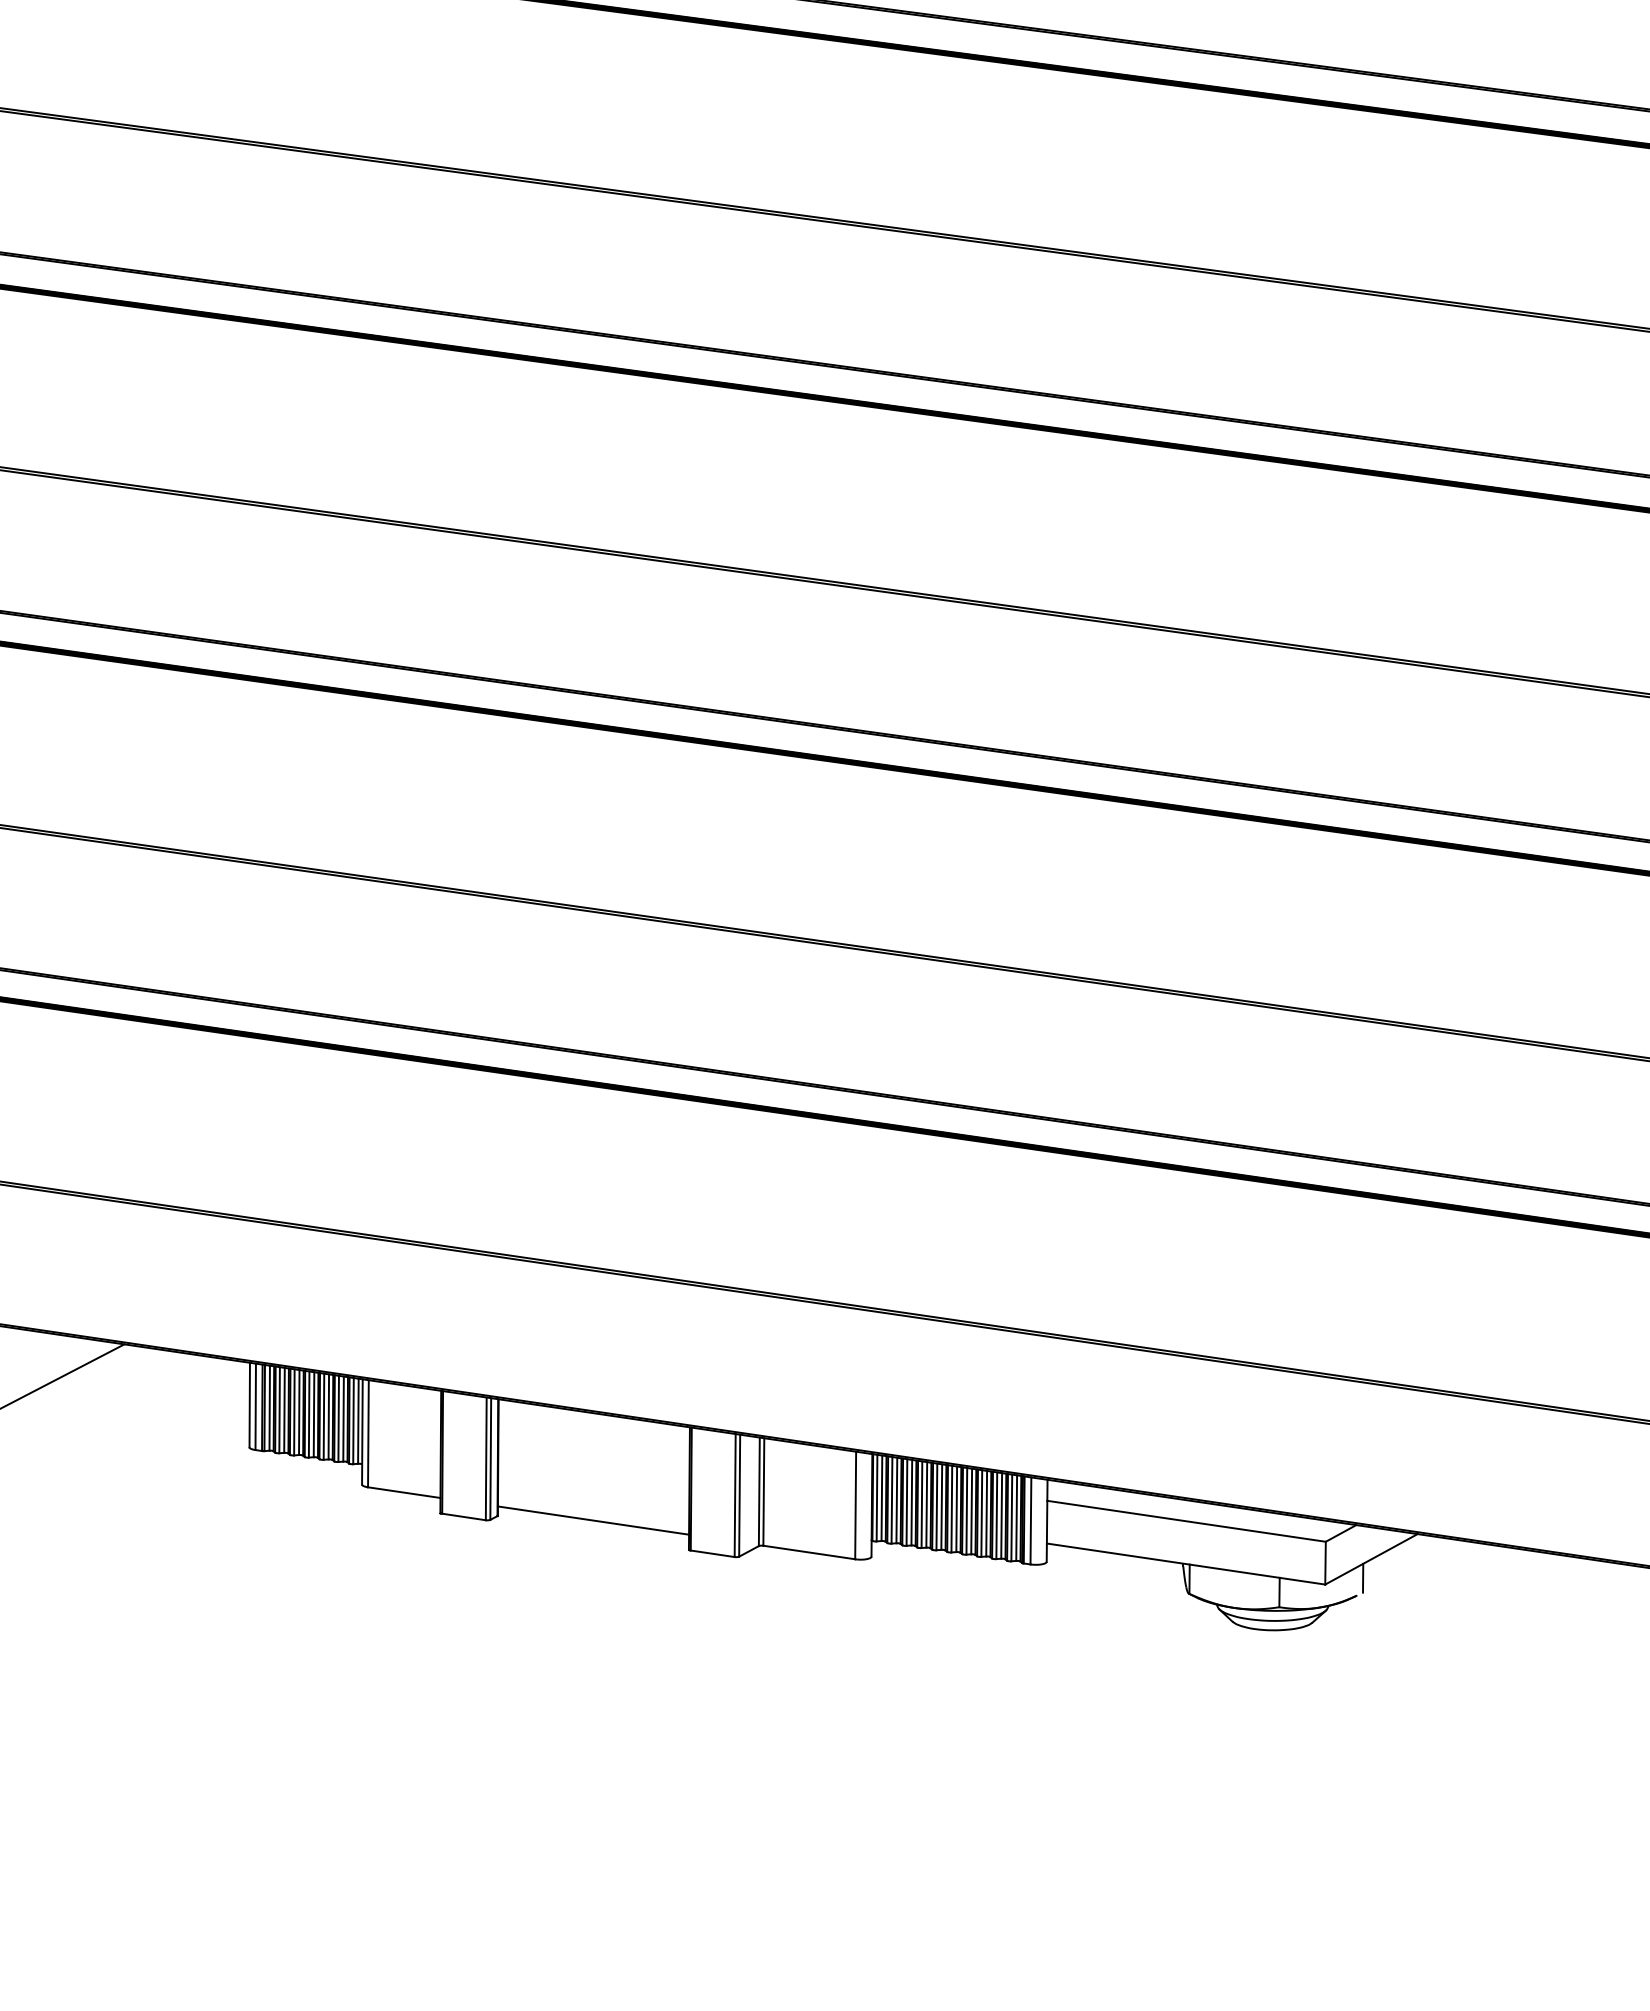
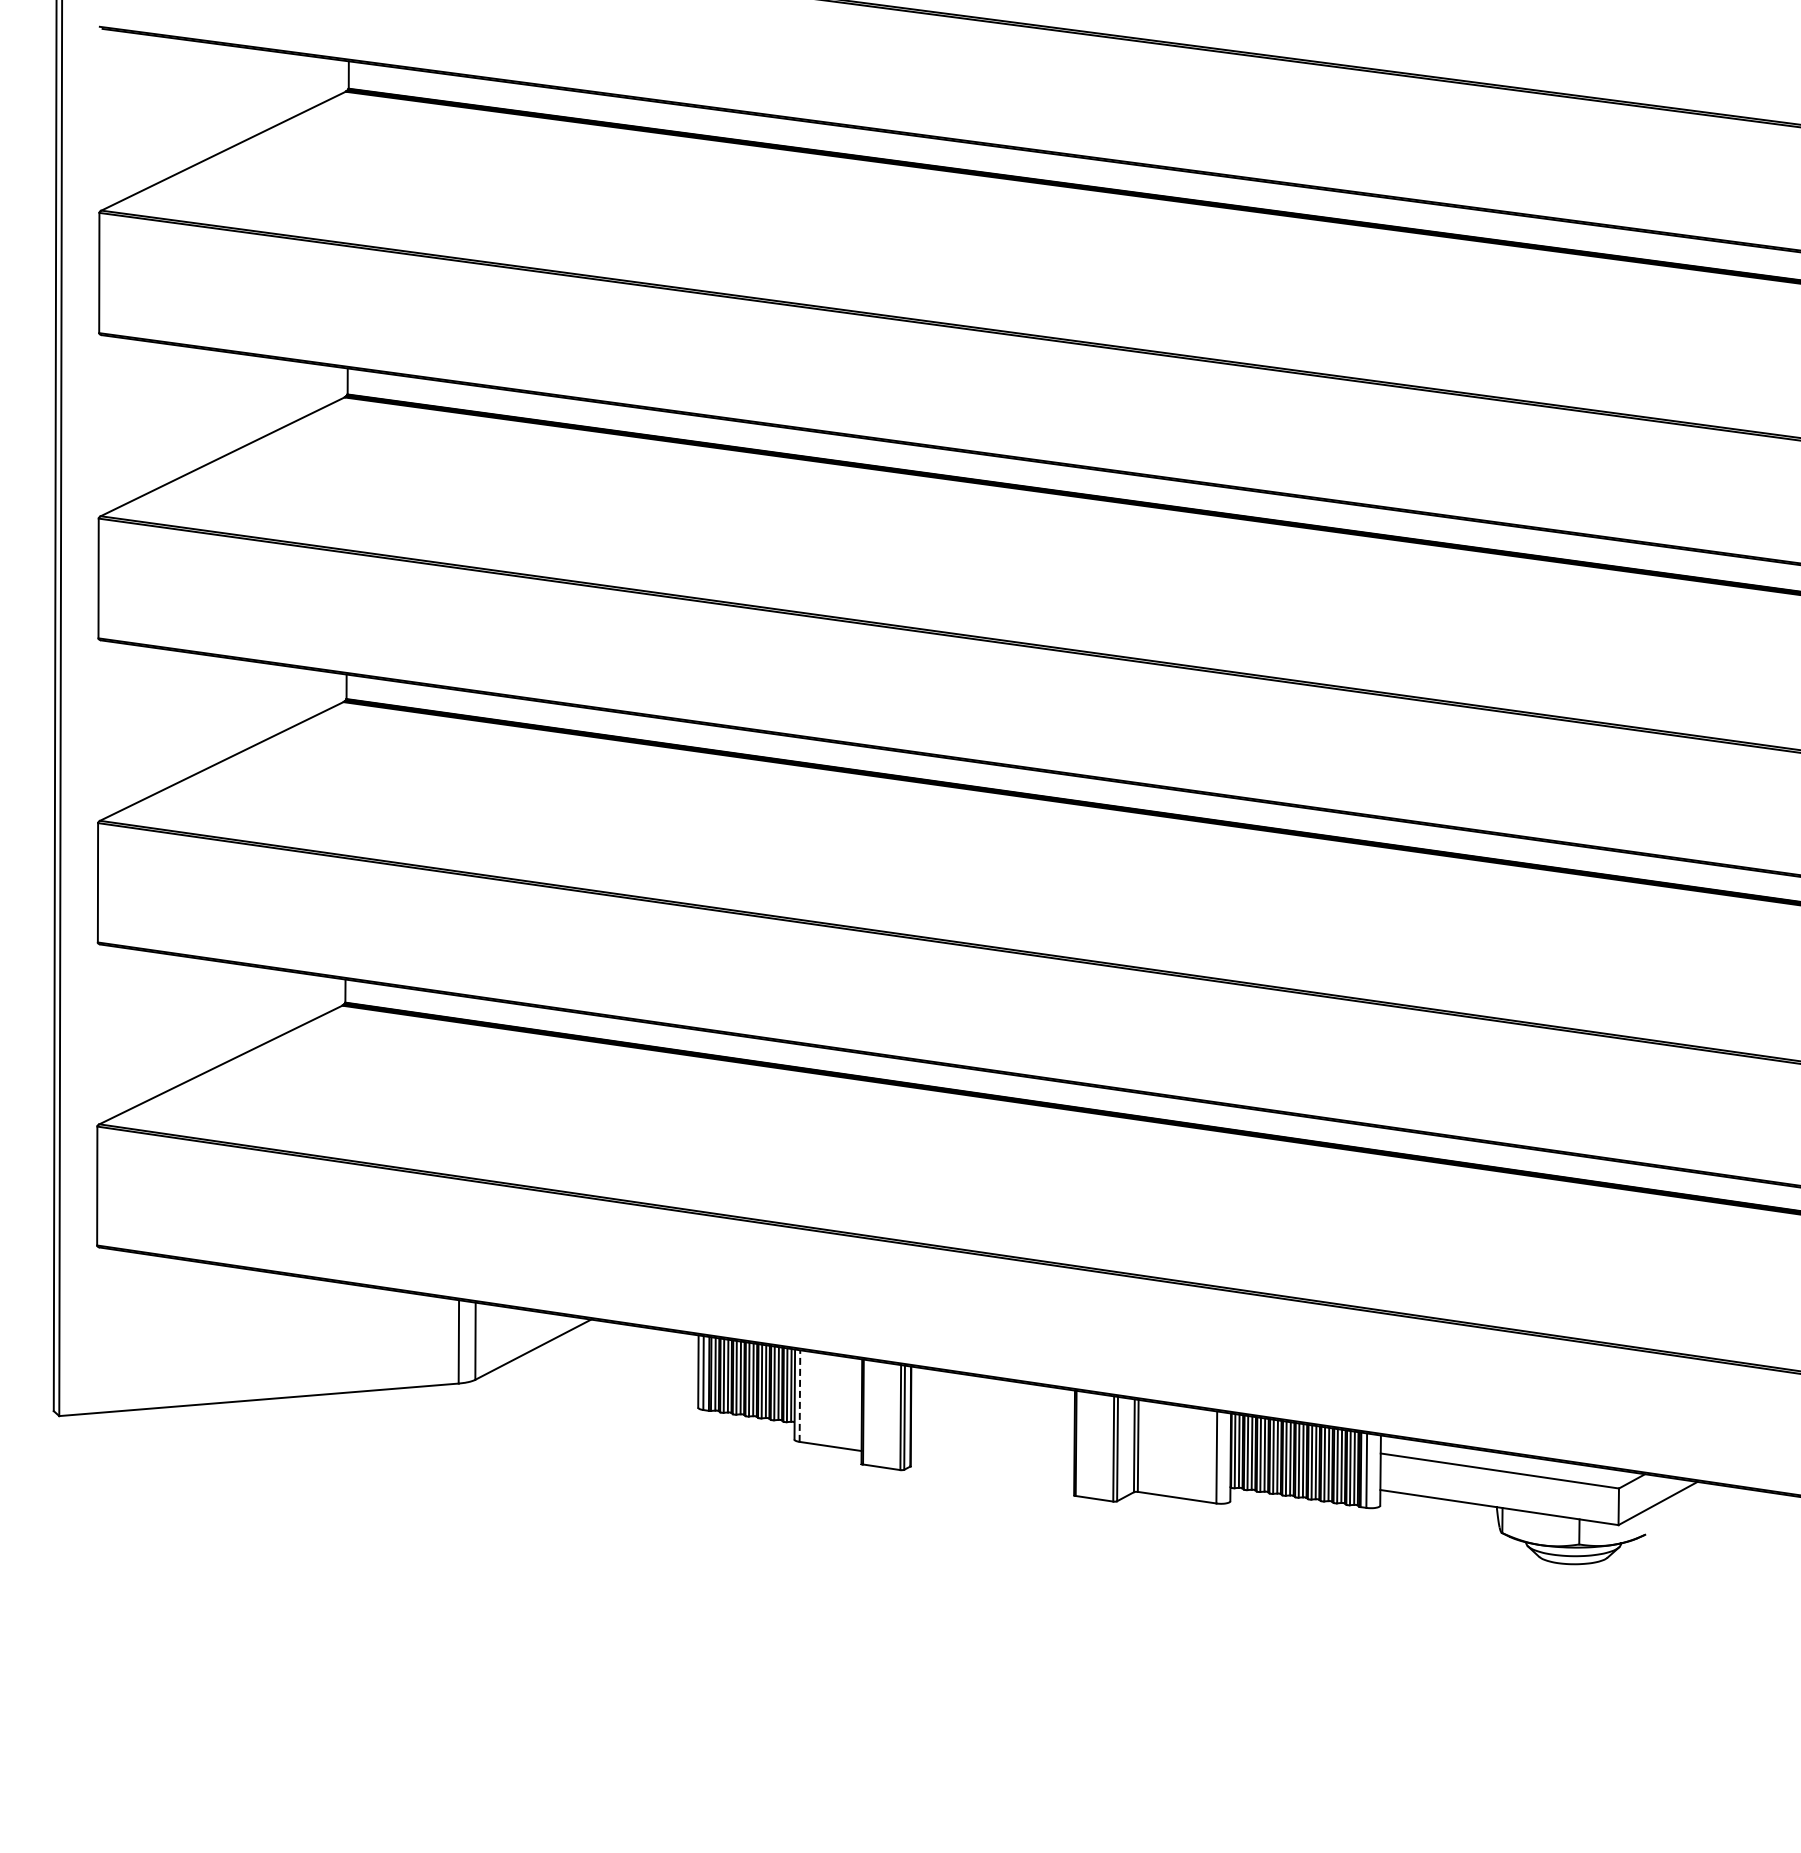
line: (367, 1434) -> (799, 1396), solid -> dashed
line: (593, 1520) -> (992, 1470), removed
line: (1362, 1578) -> (1650, 1519), removed

